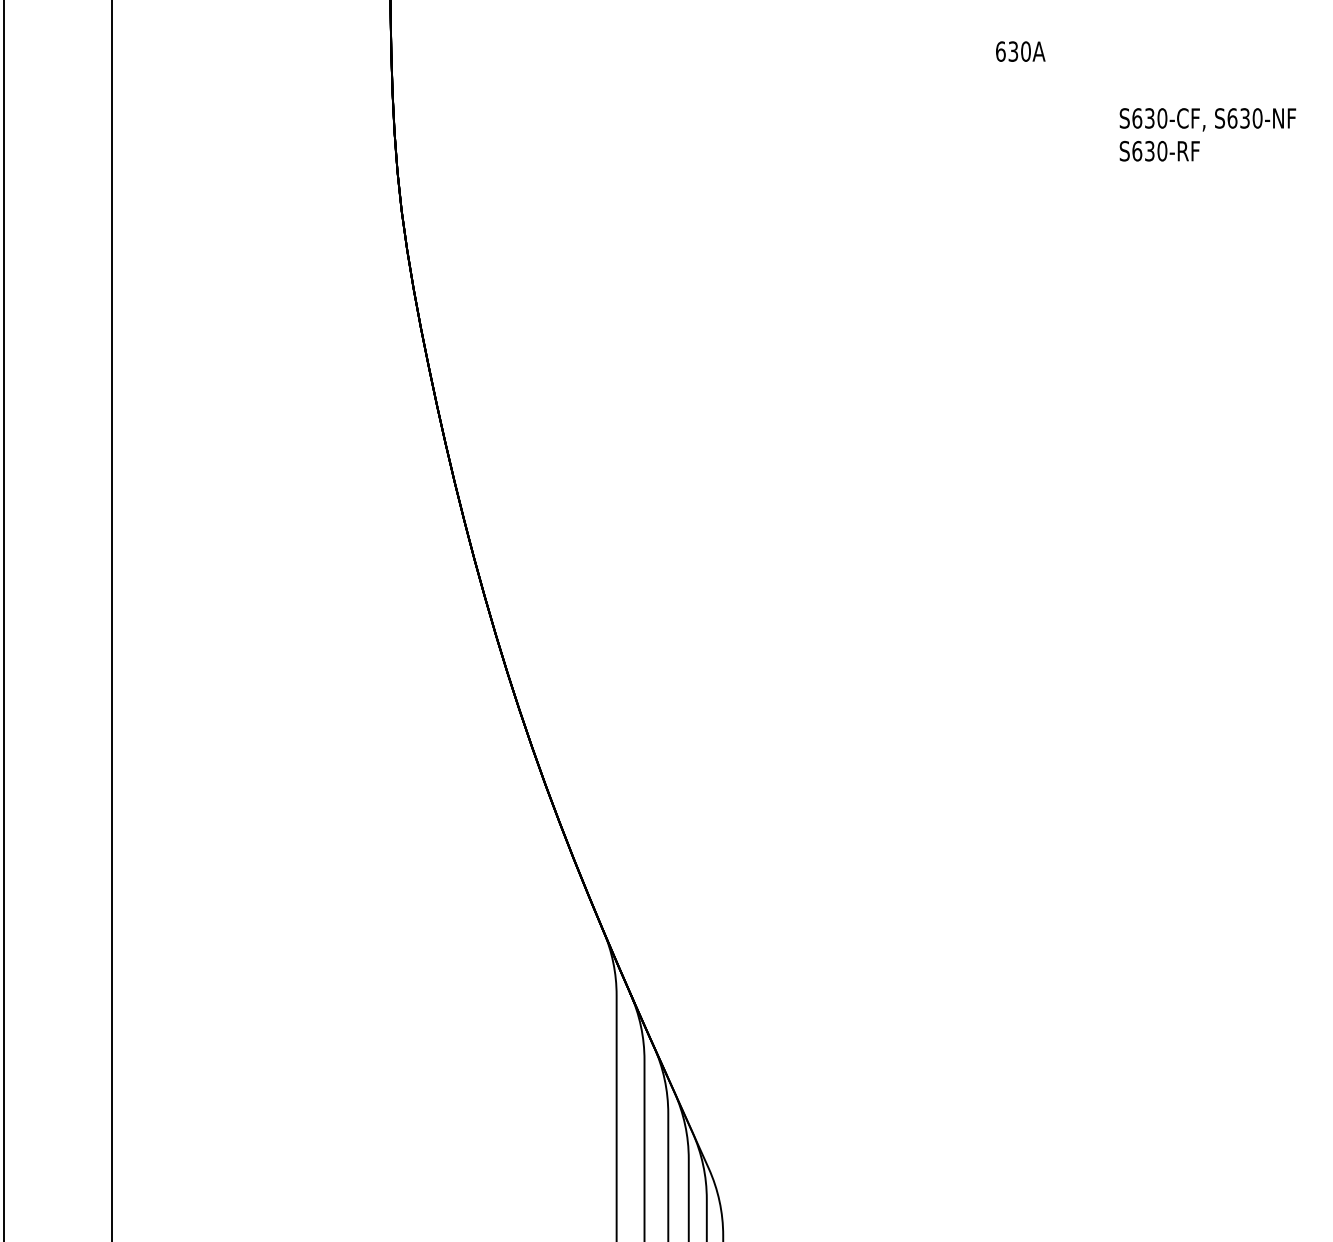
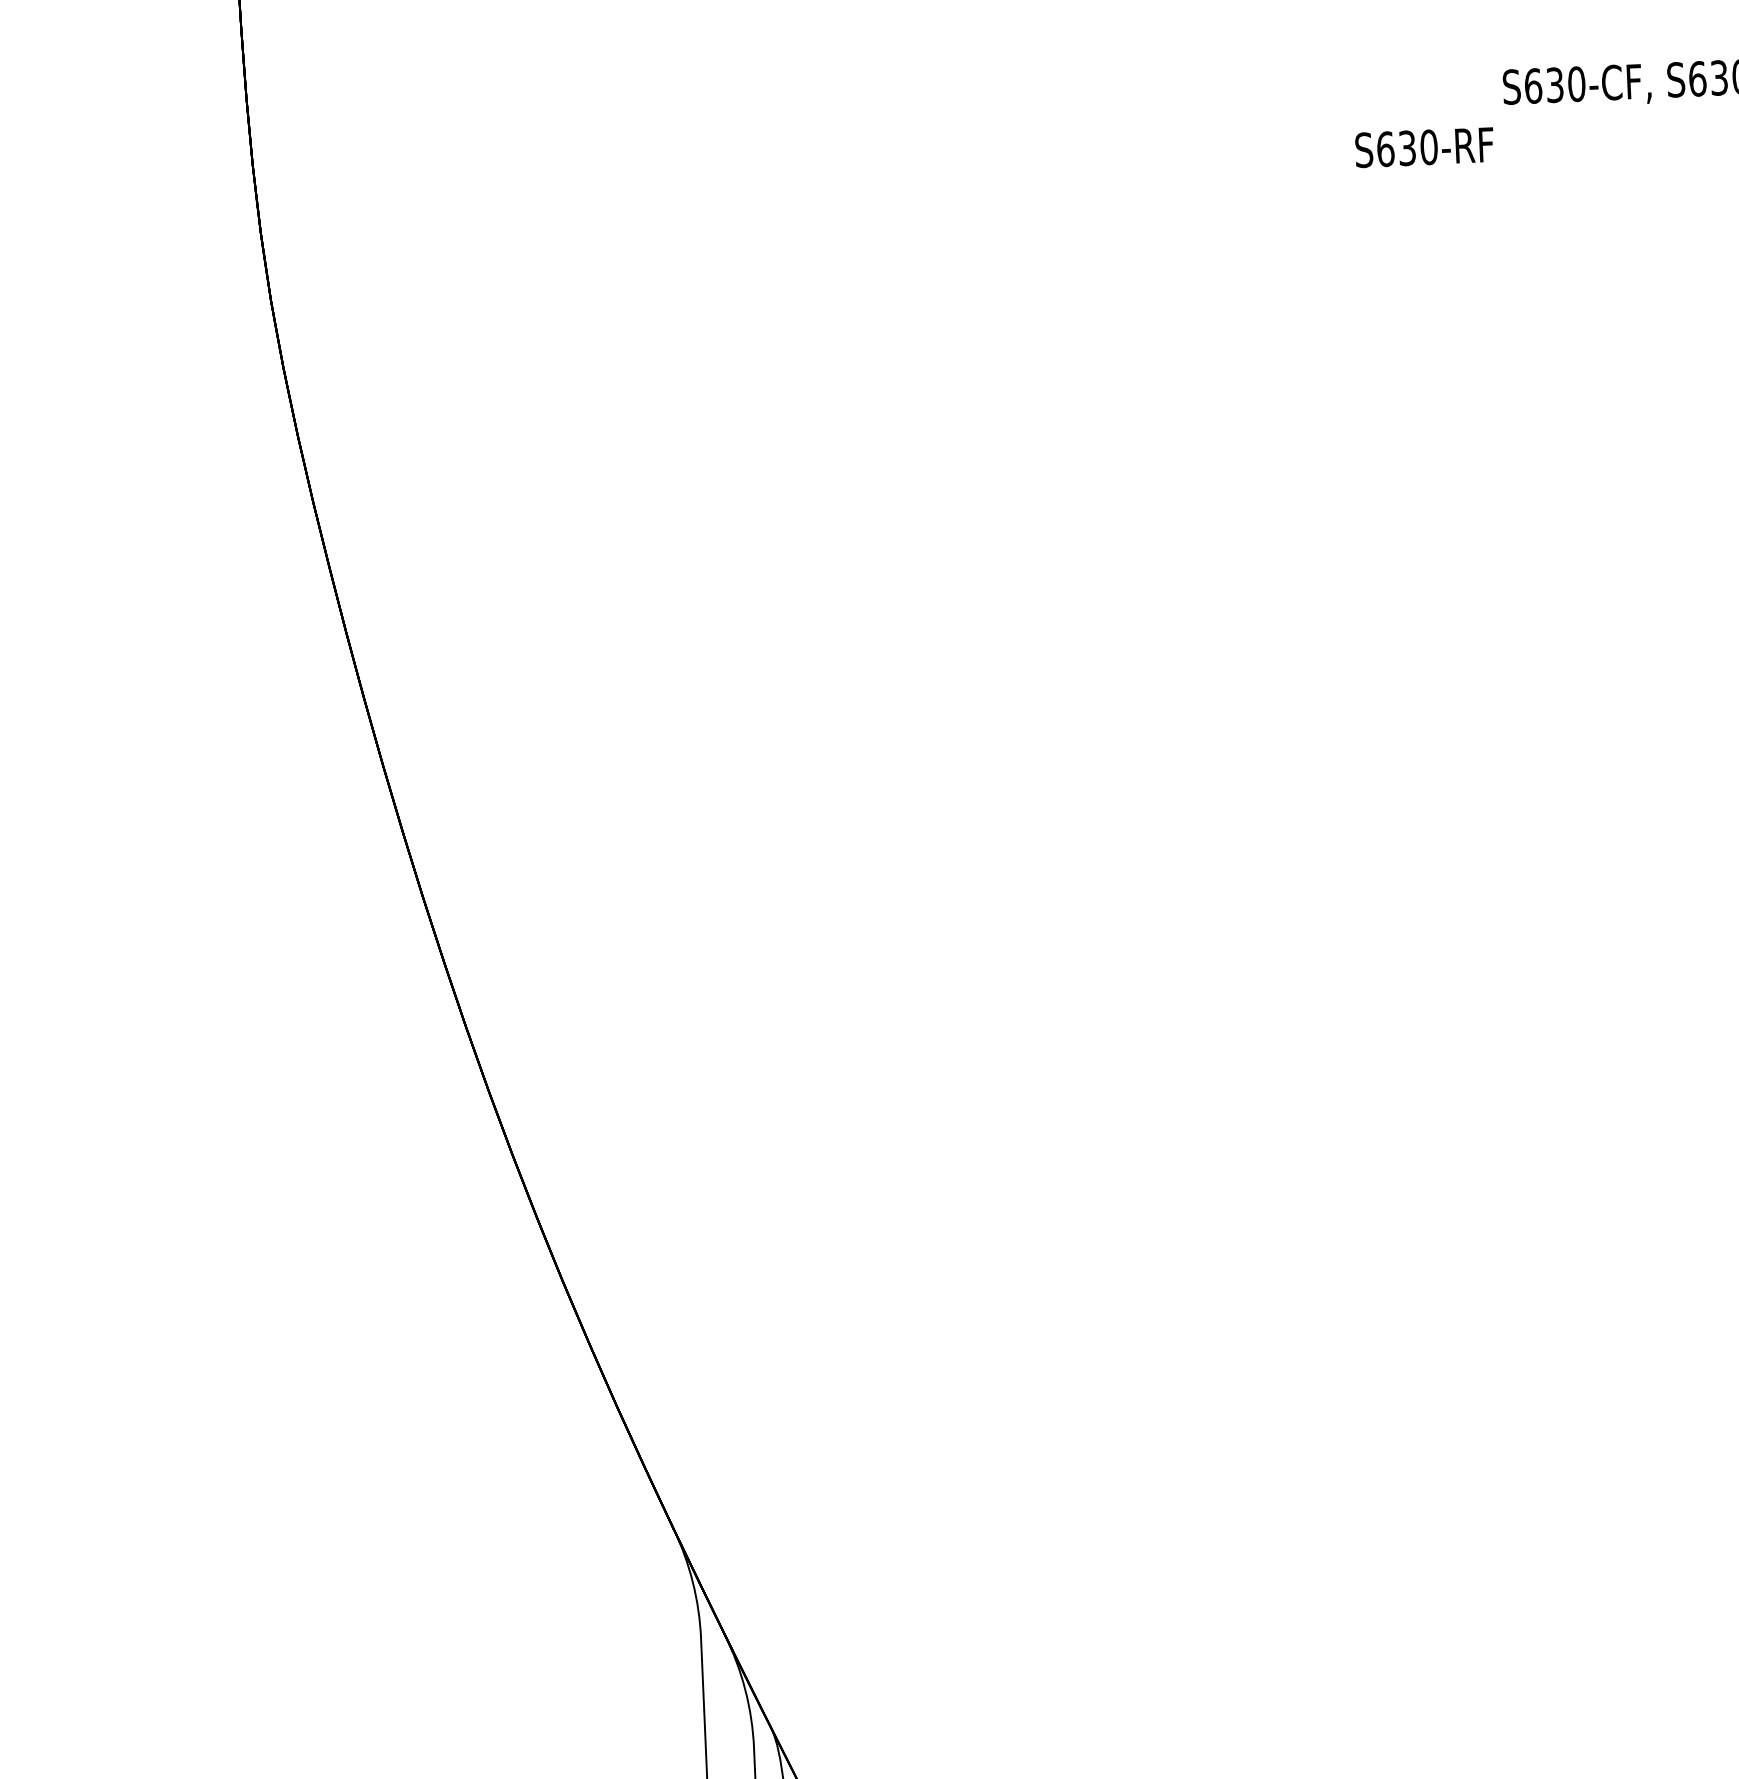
text: (1159, 150) -> (1424, 146), moved

